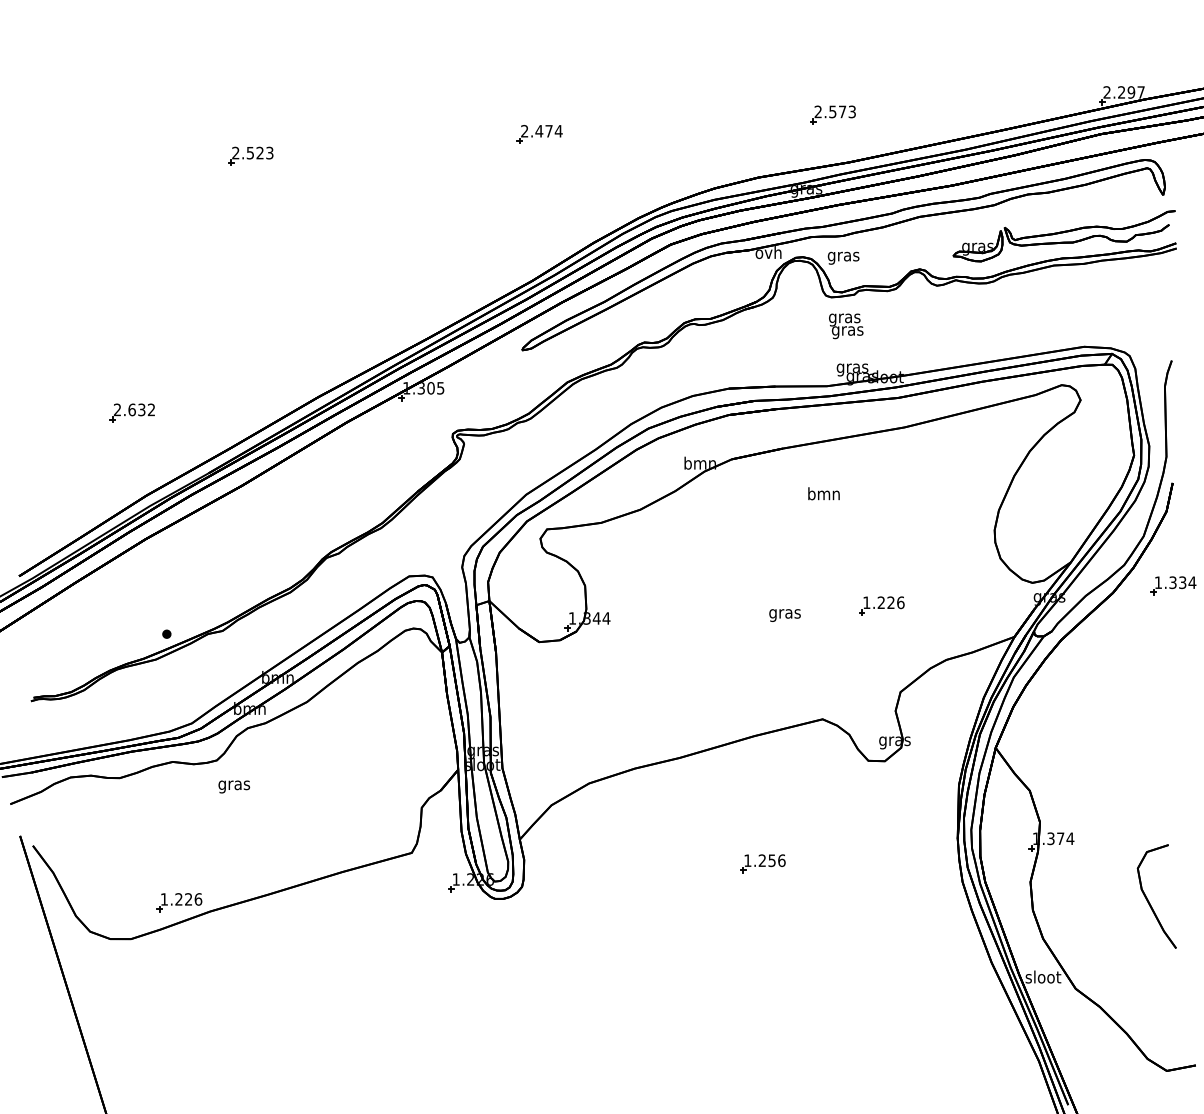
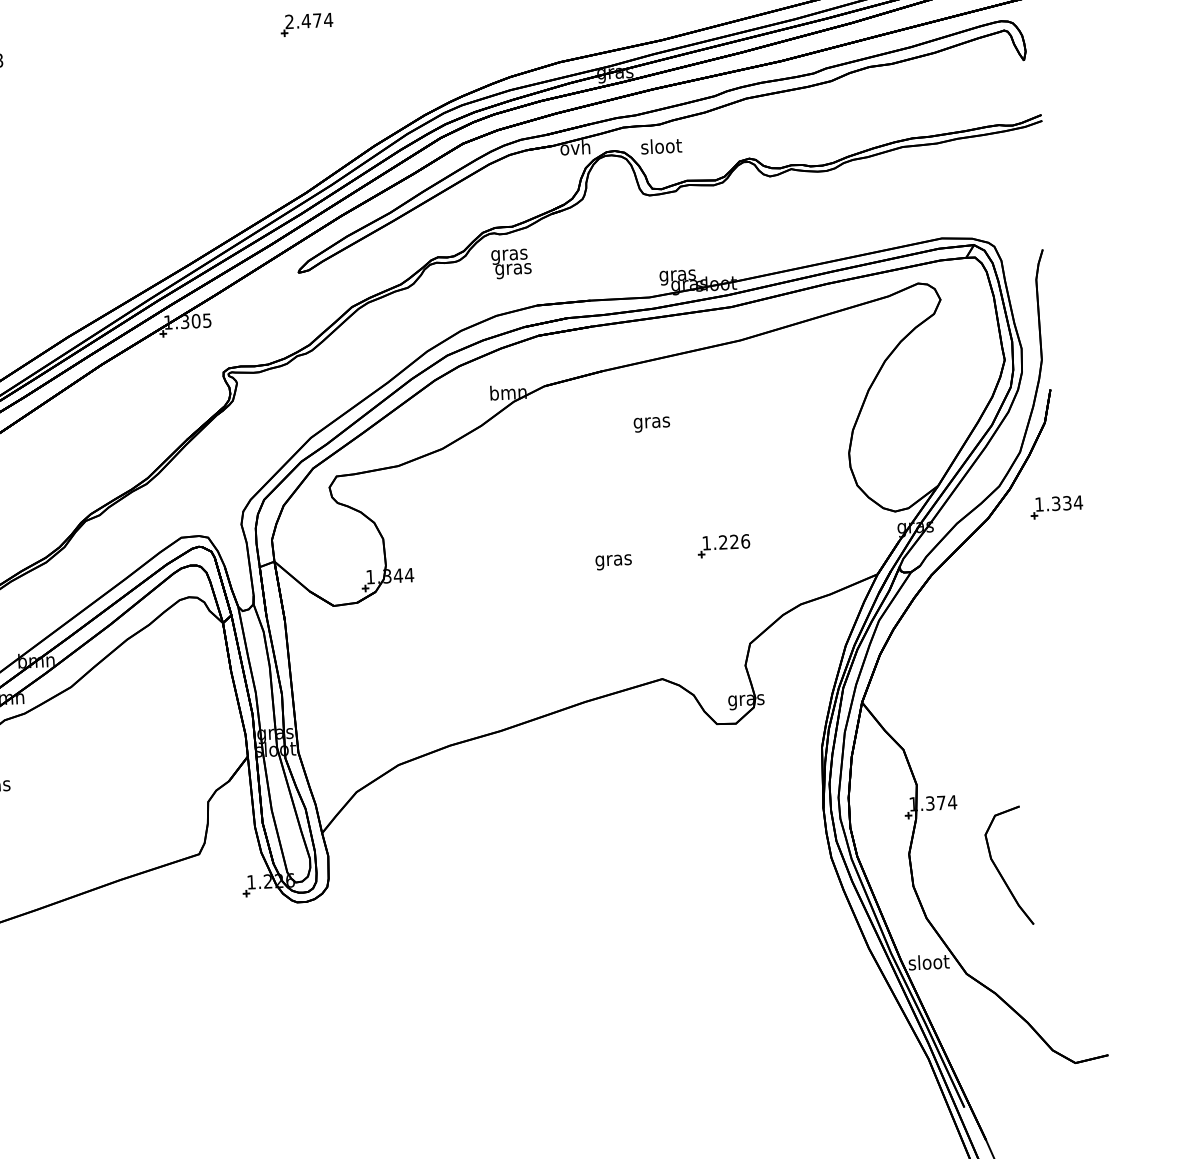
part: (1063, 236) -> (912, 113), removed
text: (843, 256) -> (661, 148), gras -> sloot
text: (846, 326) -> (511, 264), moved
text: (823, 495) -> (651, 422), bmn -> gras
part: (762, 863) -> (601, 847), removed
part: (1148, 899) -> (999, 869), moved

